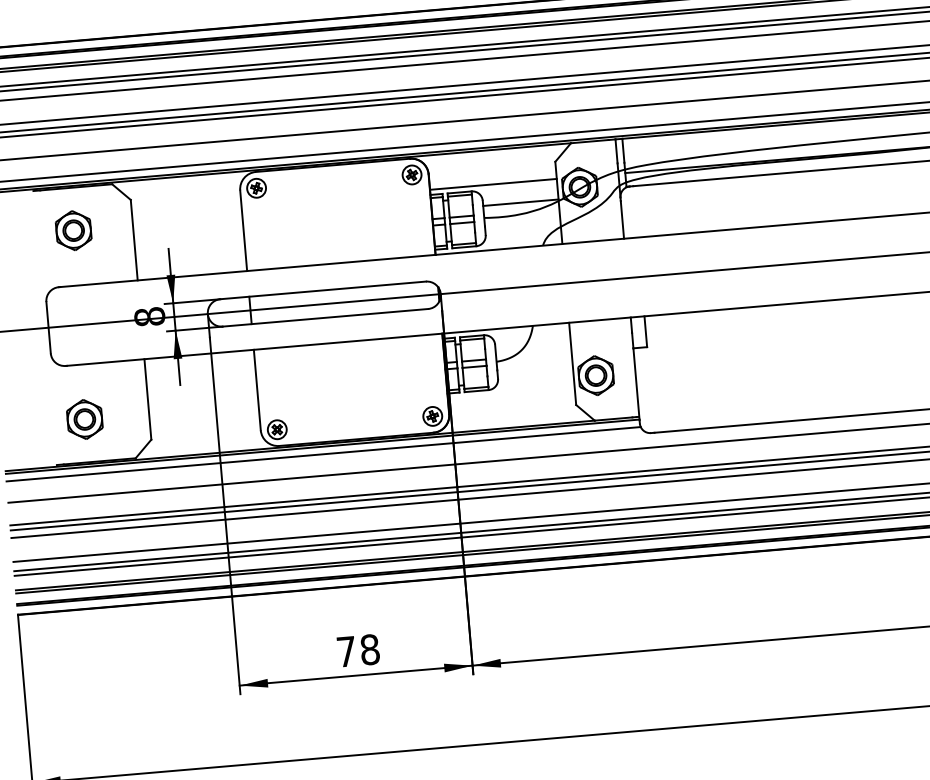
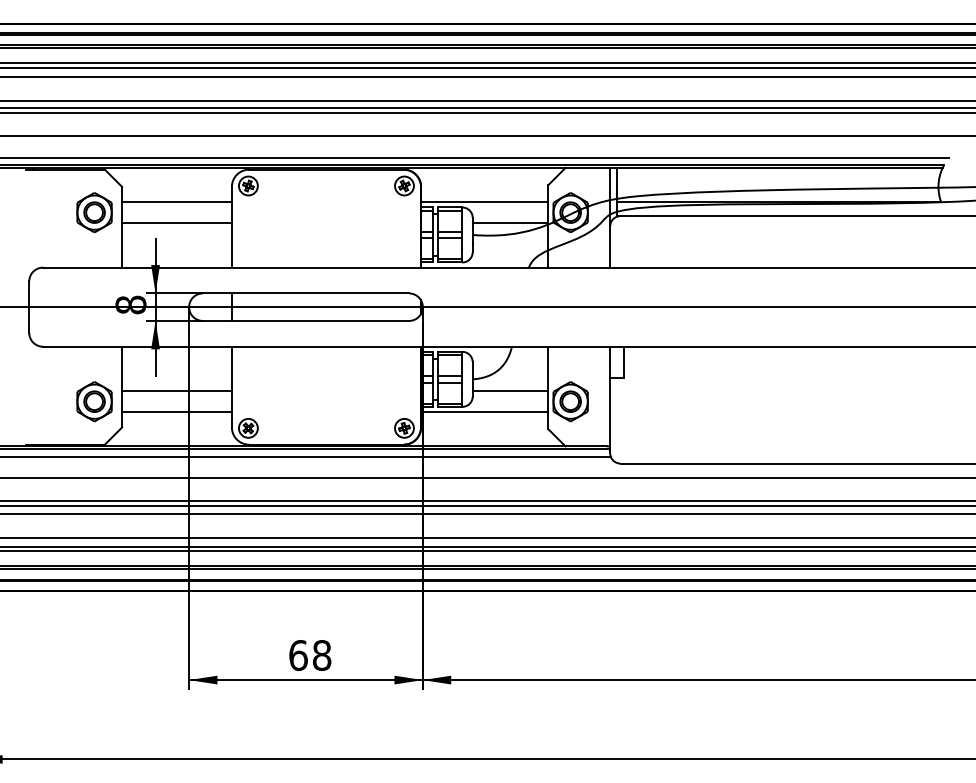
line: (186, 210) -> (176, 202), added
part: (73, 230) -> (94, 212), moved
line: (188, 230) -> (176, 222), added
line: (535, 370) -> (510, 391), added
line: (511, 393) -> (484, 412), added
line: (202, 399) -> (176, 391), added
part: (84, 419) -> (94, 401), moved
line: (204, 420) -> (176, 412), added
text: (346, 651) -> (298, 655), 78 -> 68

